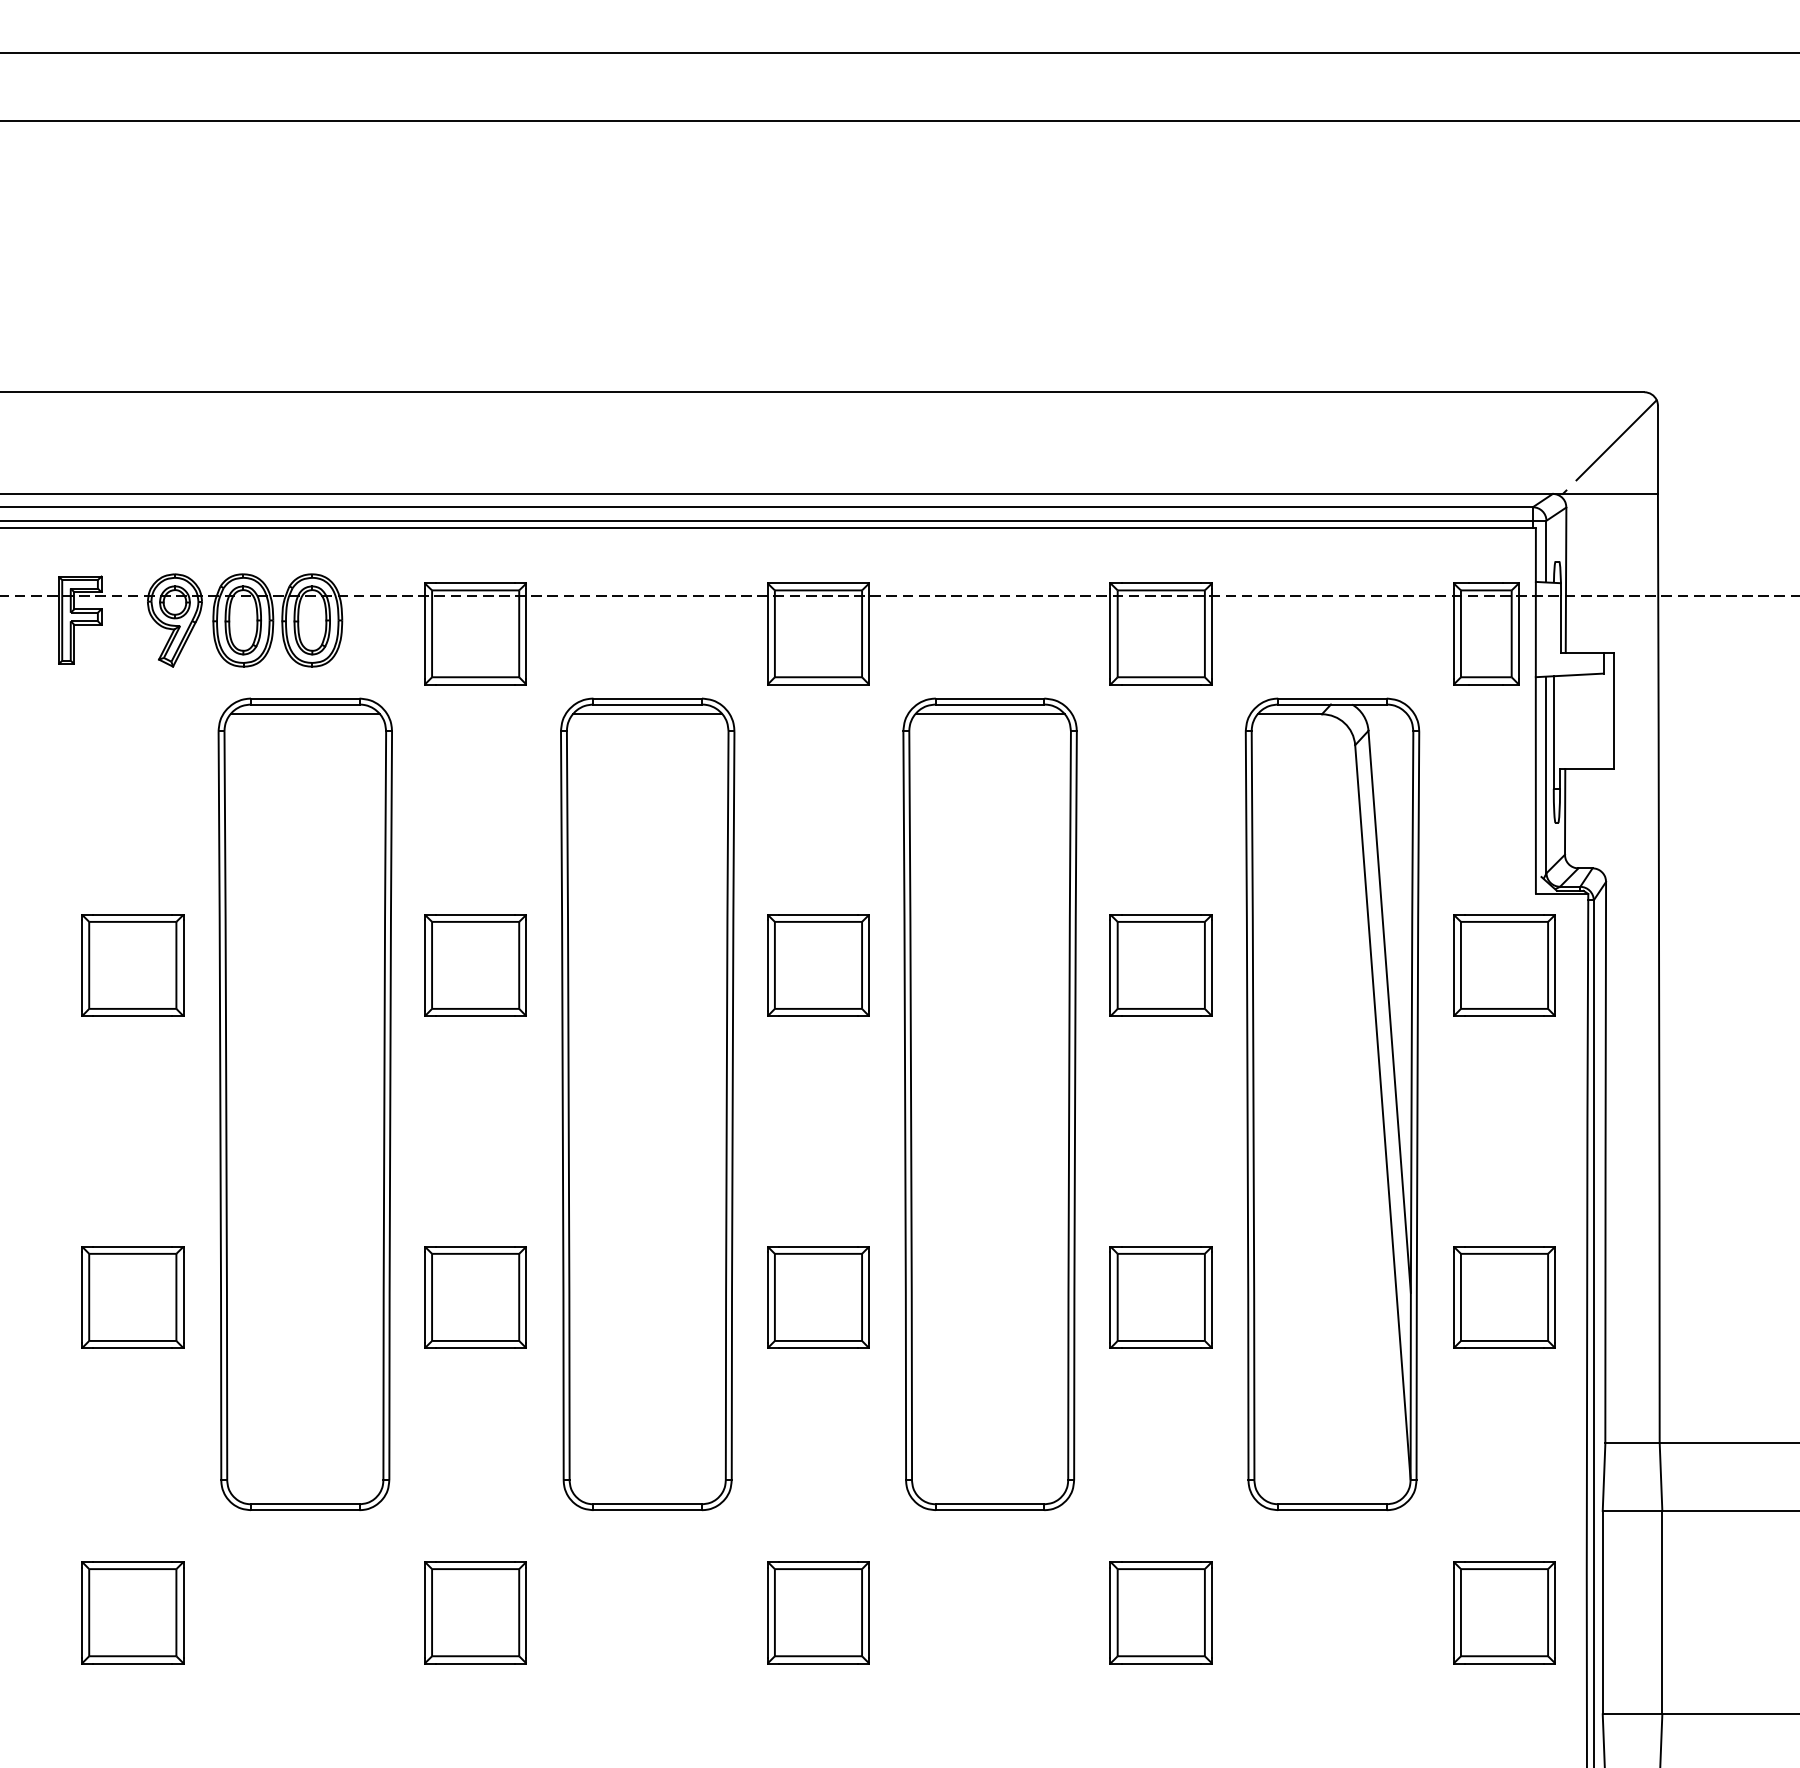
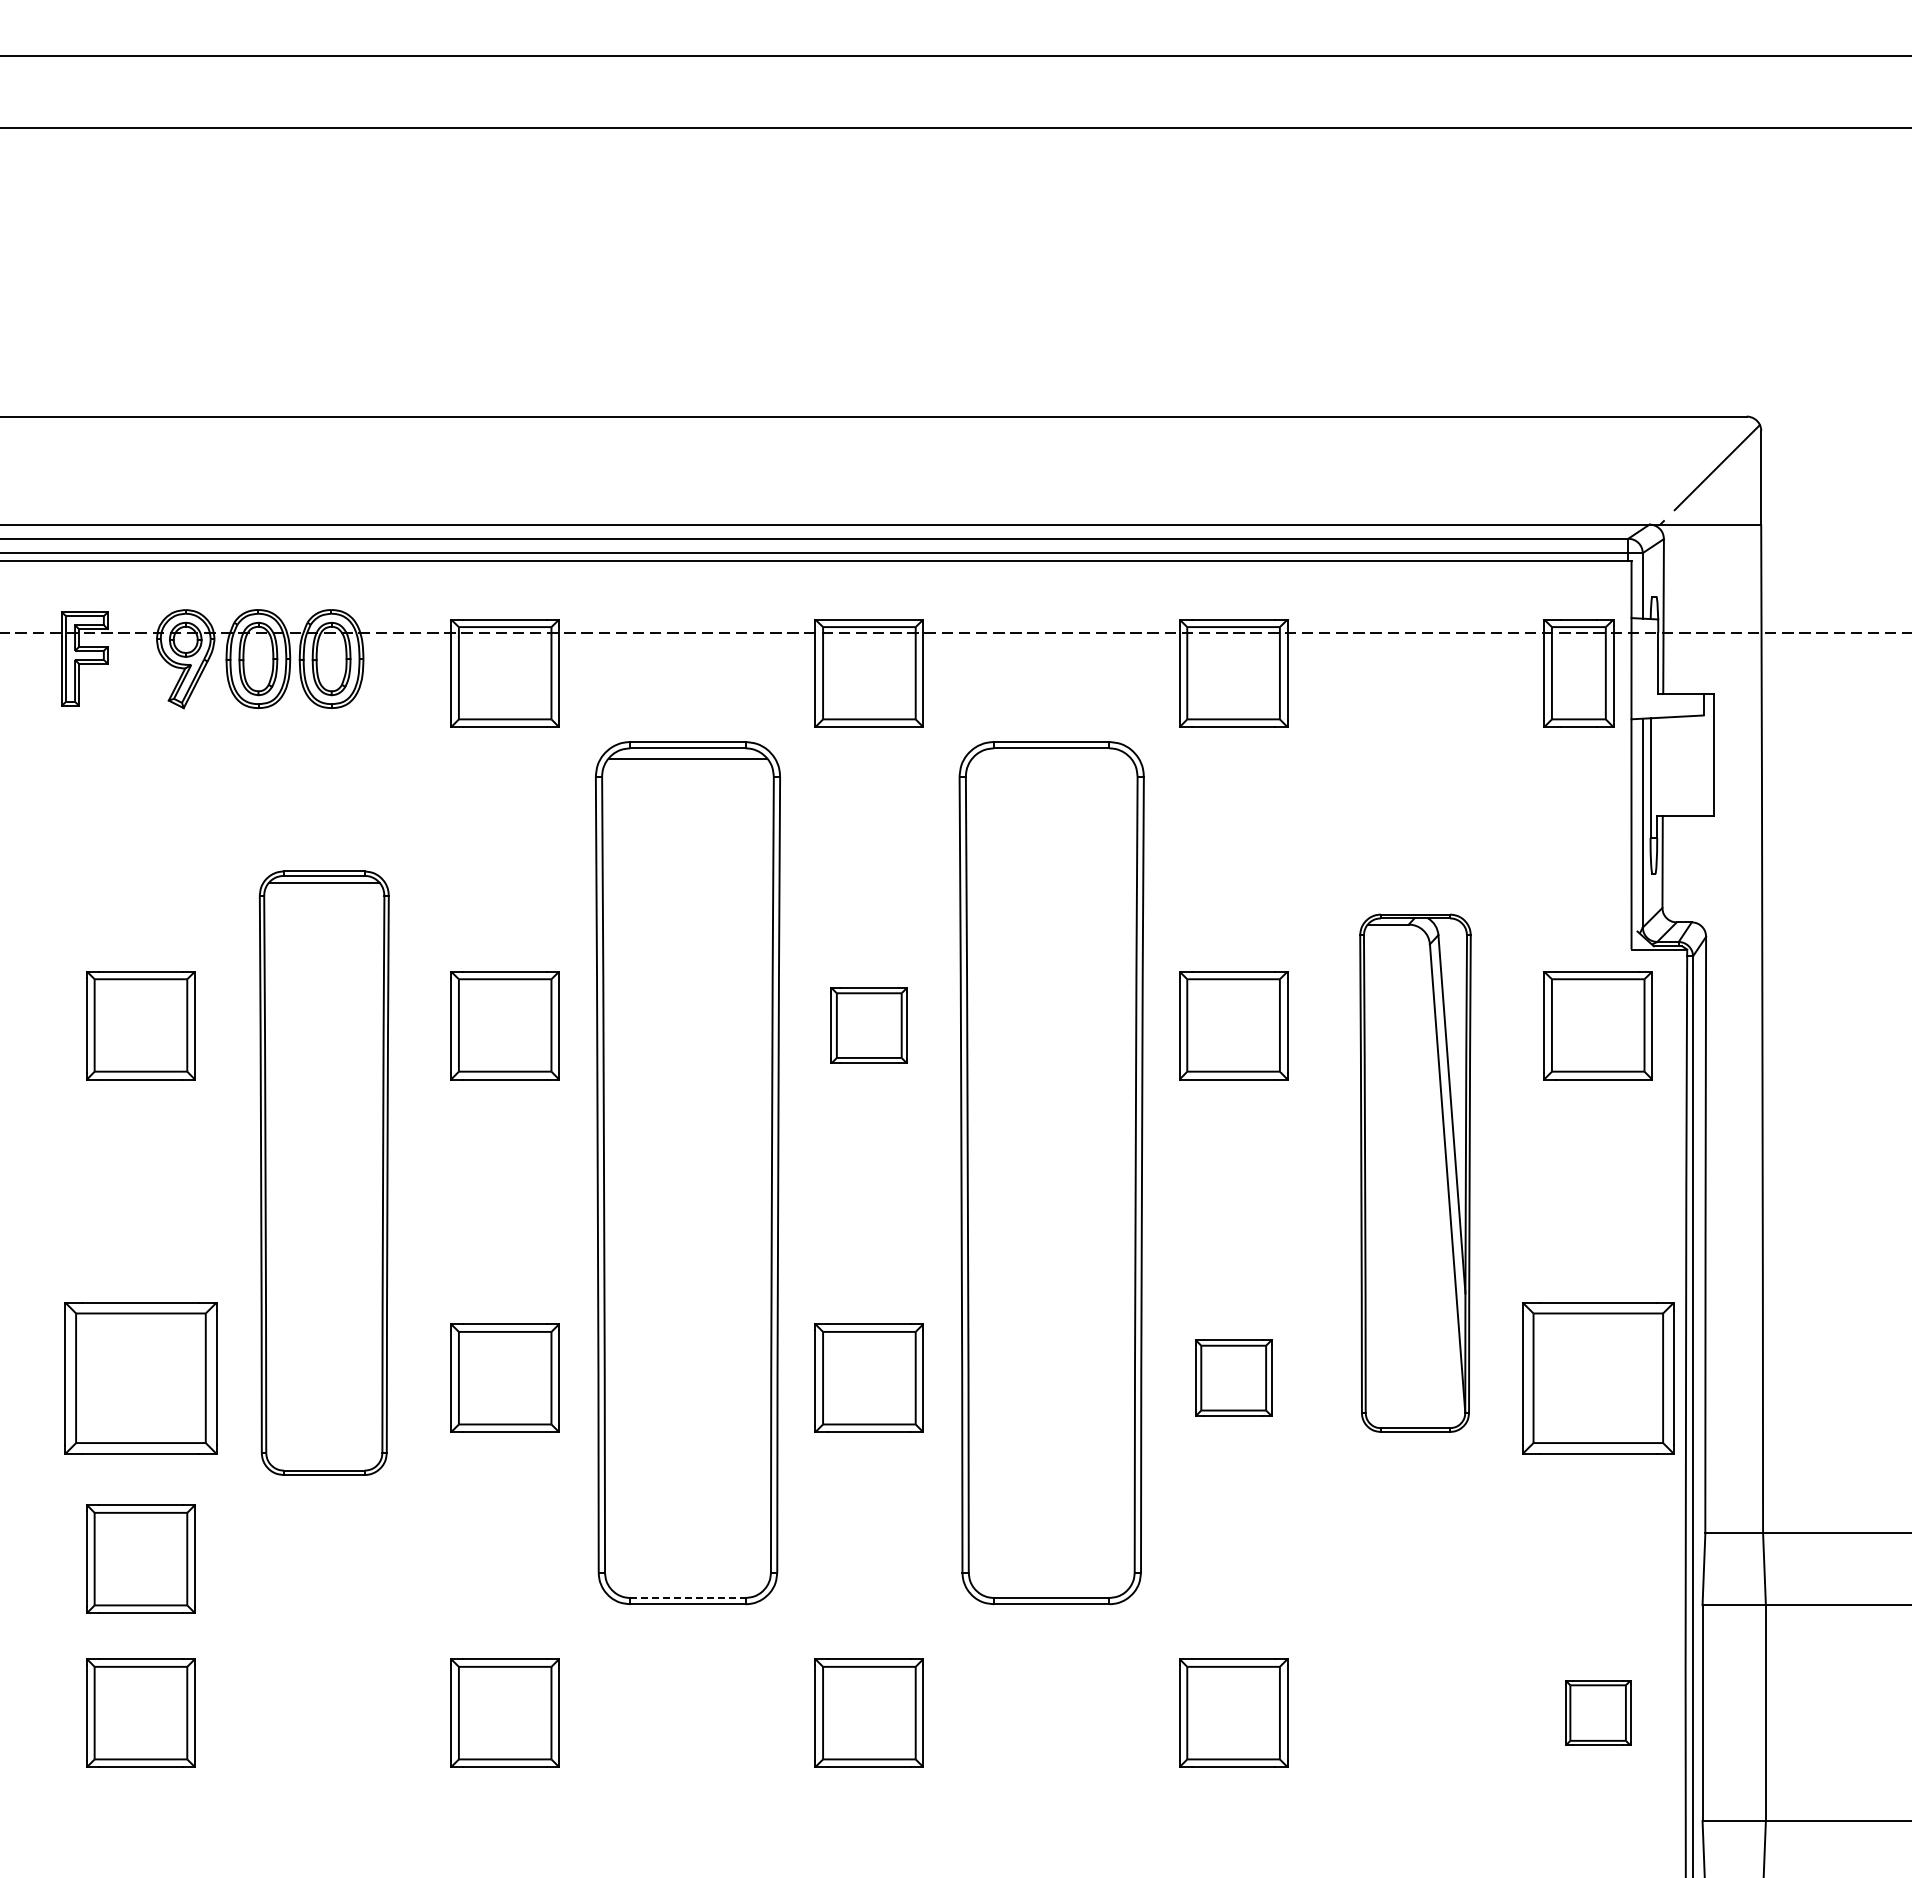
line: (989, 714) -> (1051, 758), removed
part: (817, 965) -> (868, 1025), size x0.7
part: (305, 1104) -> (324, 1173), size x0.7
part: (1332, 1104) -> (1415, 1173), size x0.6
part: (132, 1296) -> (140, 1377), size x1.4
part: (1161, 1296) -> (1233, 1377), size x0.7
part: (1503, 1296) -> (1597, 1377), size x1.4
part: (132, 1467) -> (140, 1558), added
line: (647, 1503) -> (687, 1597), solid -> dashed
part: (1503, 1612) -> (1597, 1712), size x0.6

